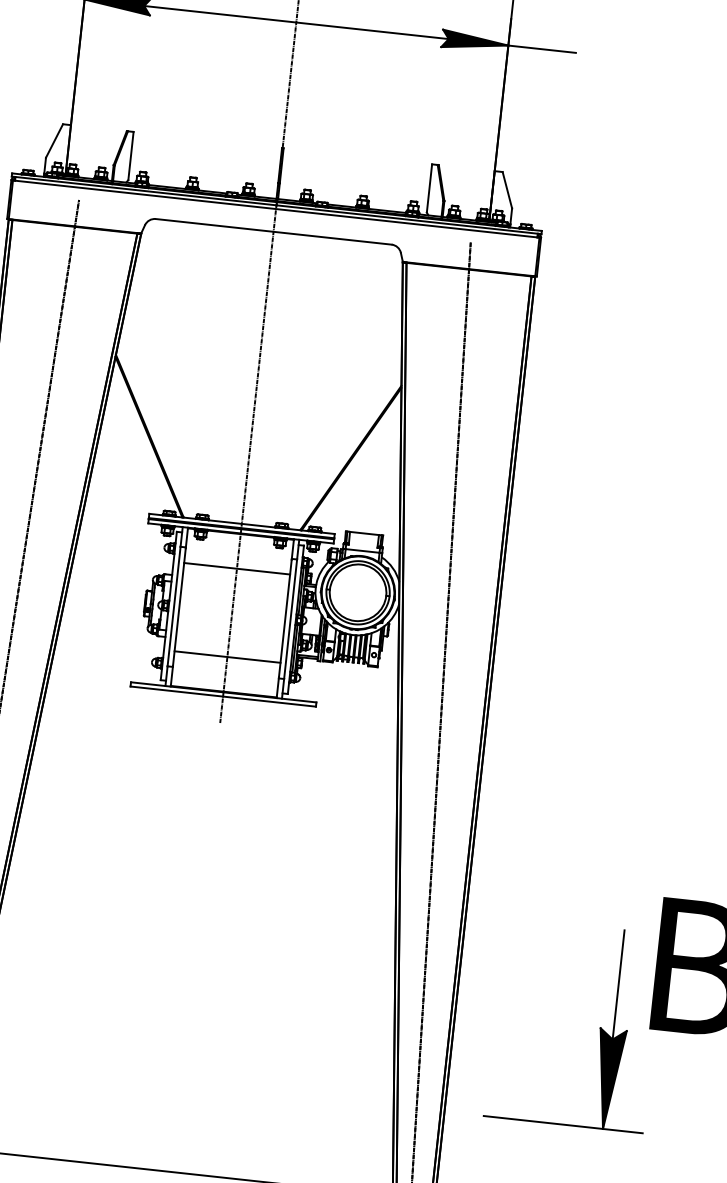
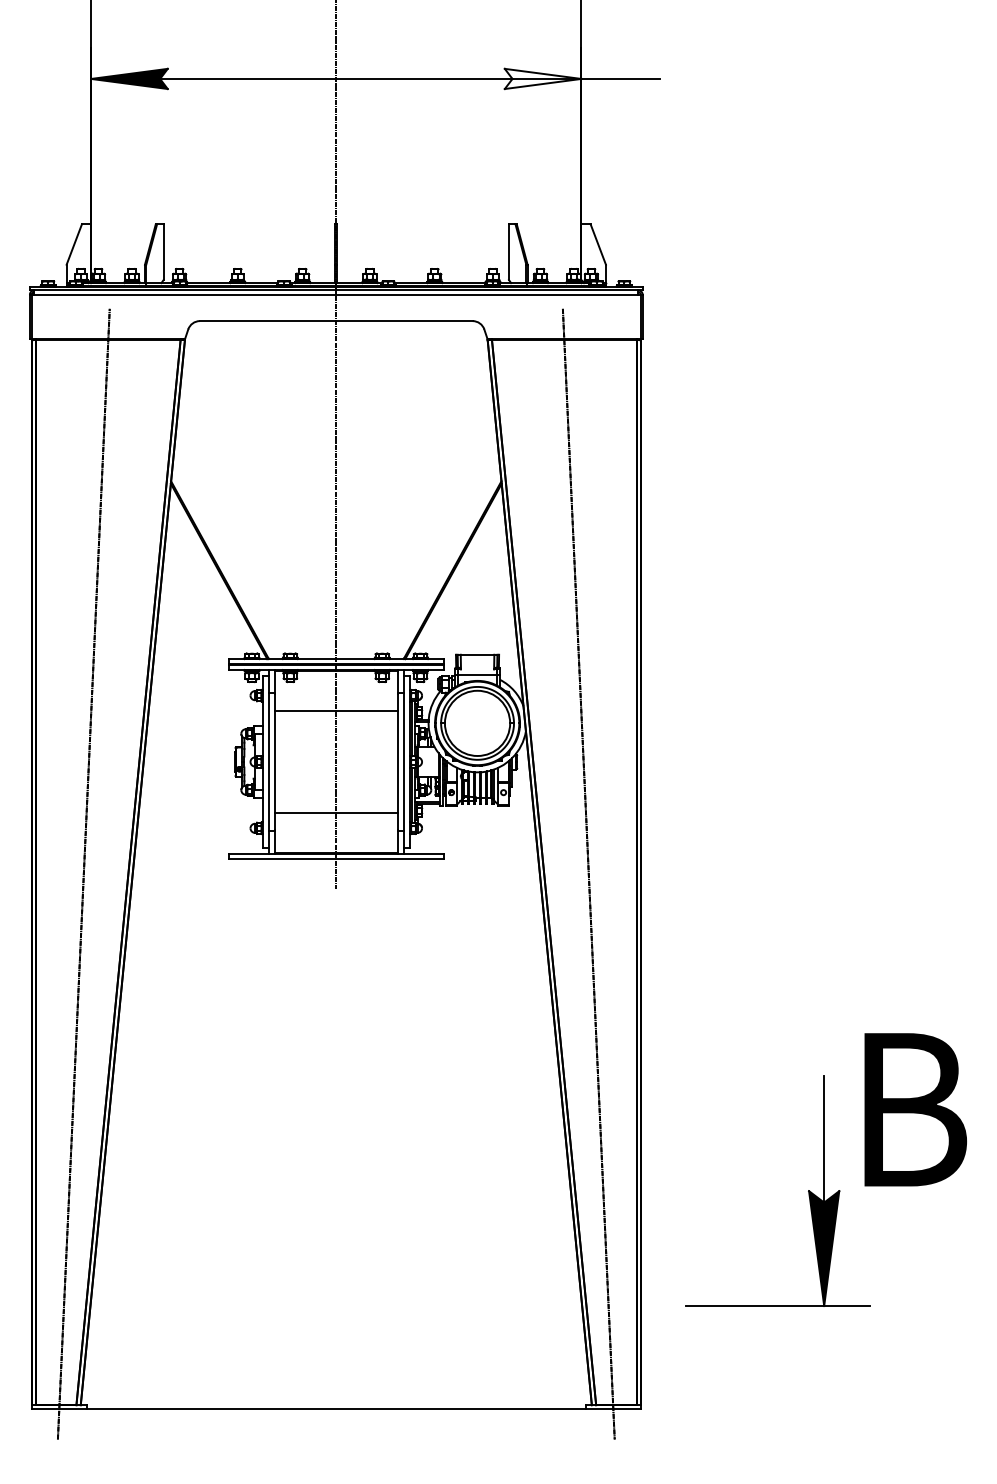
fill: (474, 41) -> (542, 78), removed

